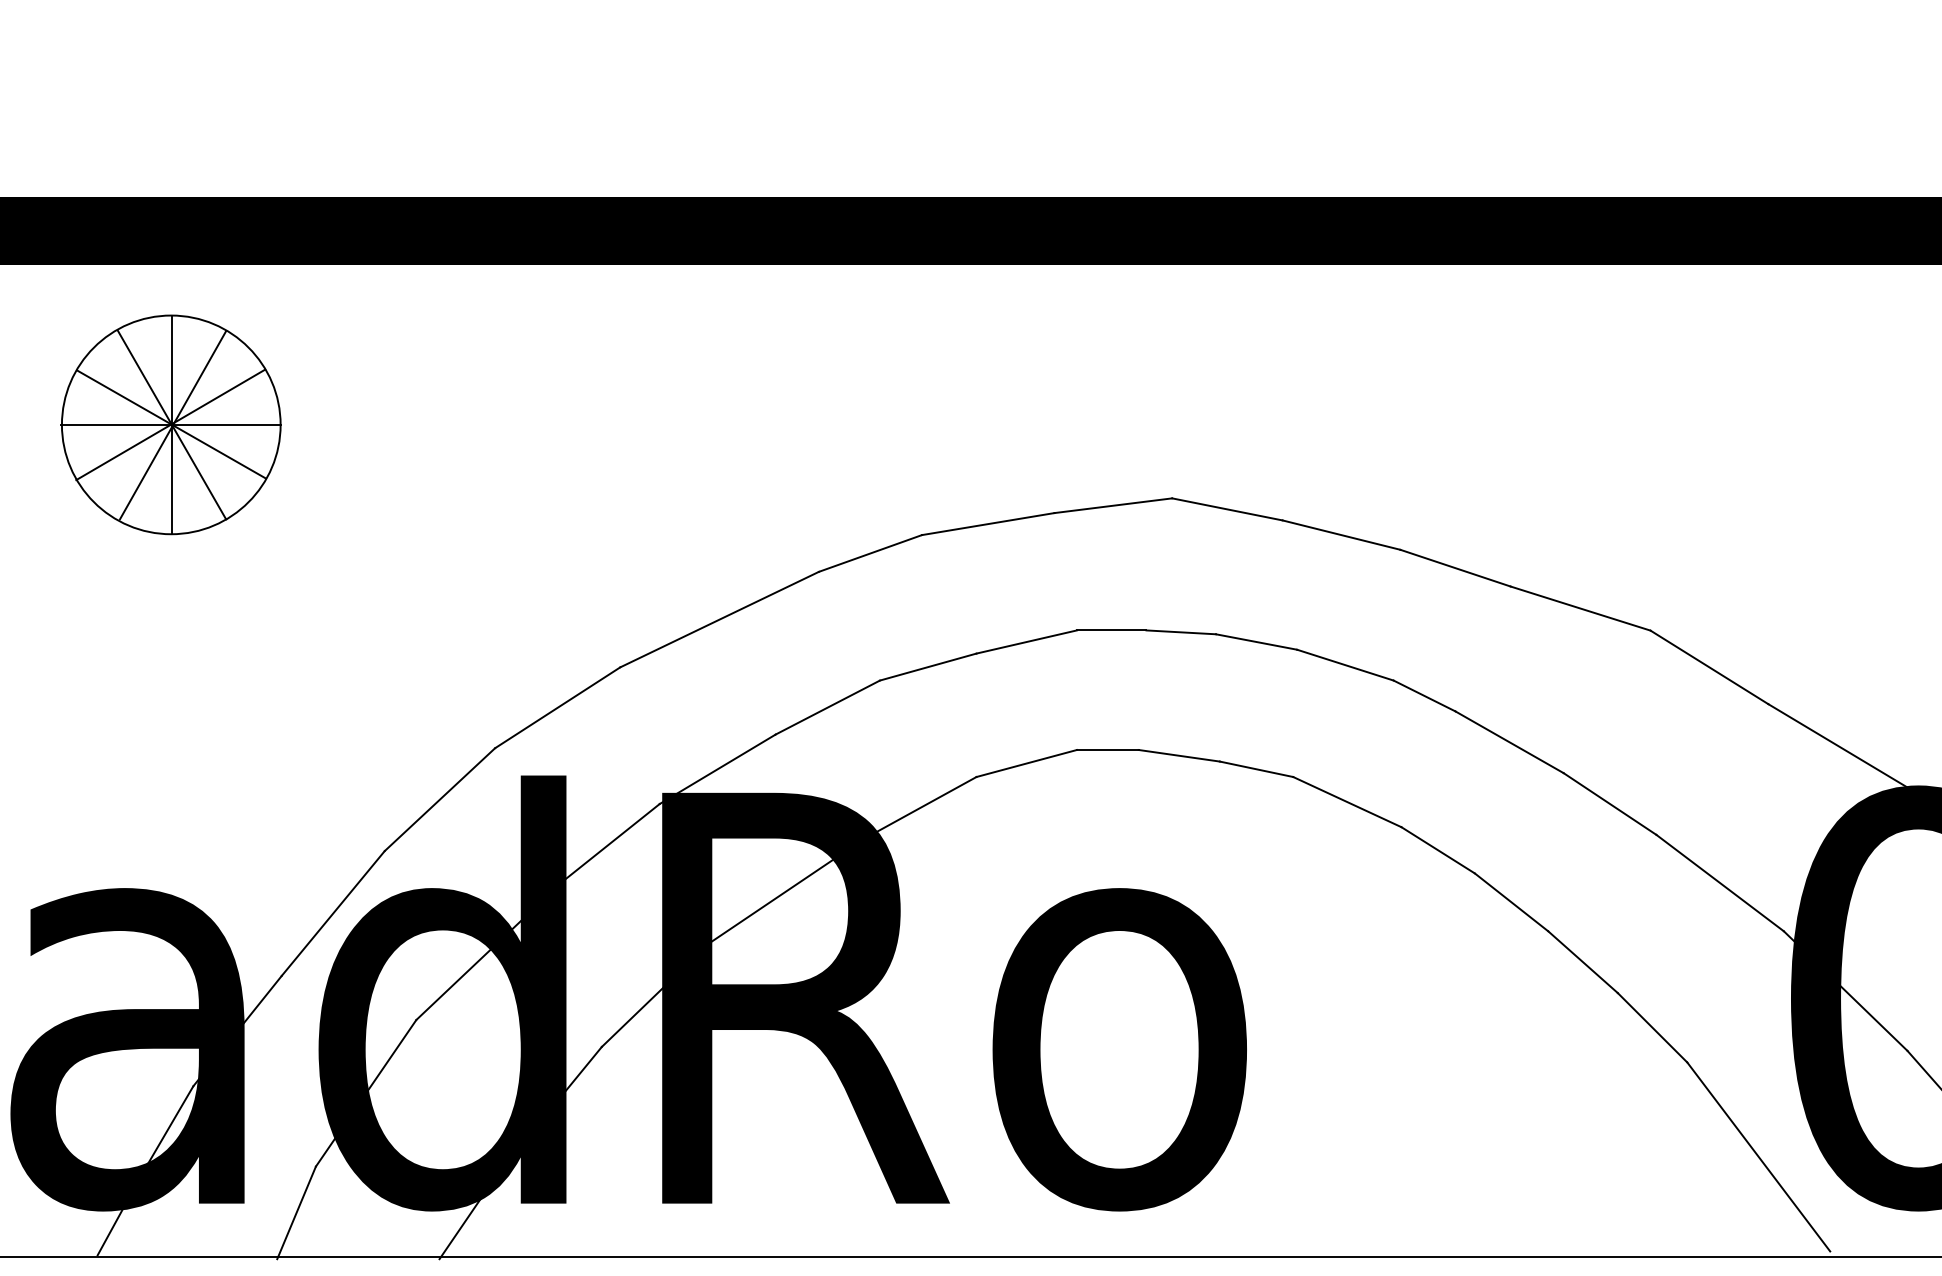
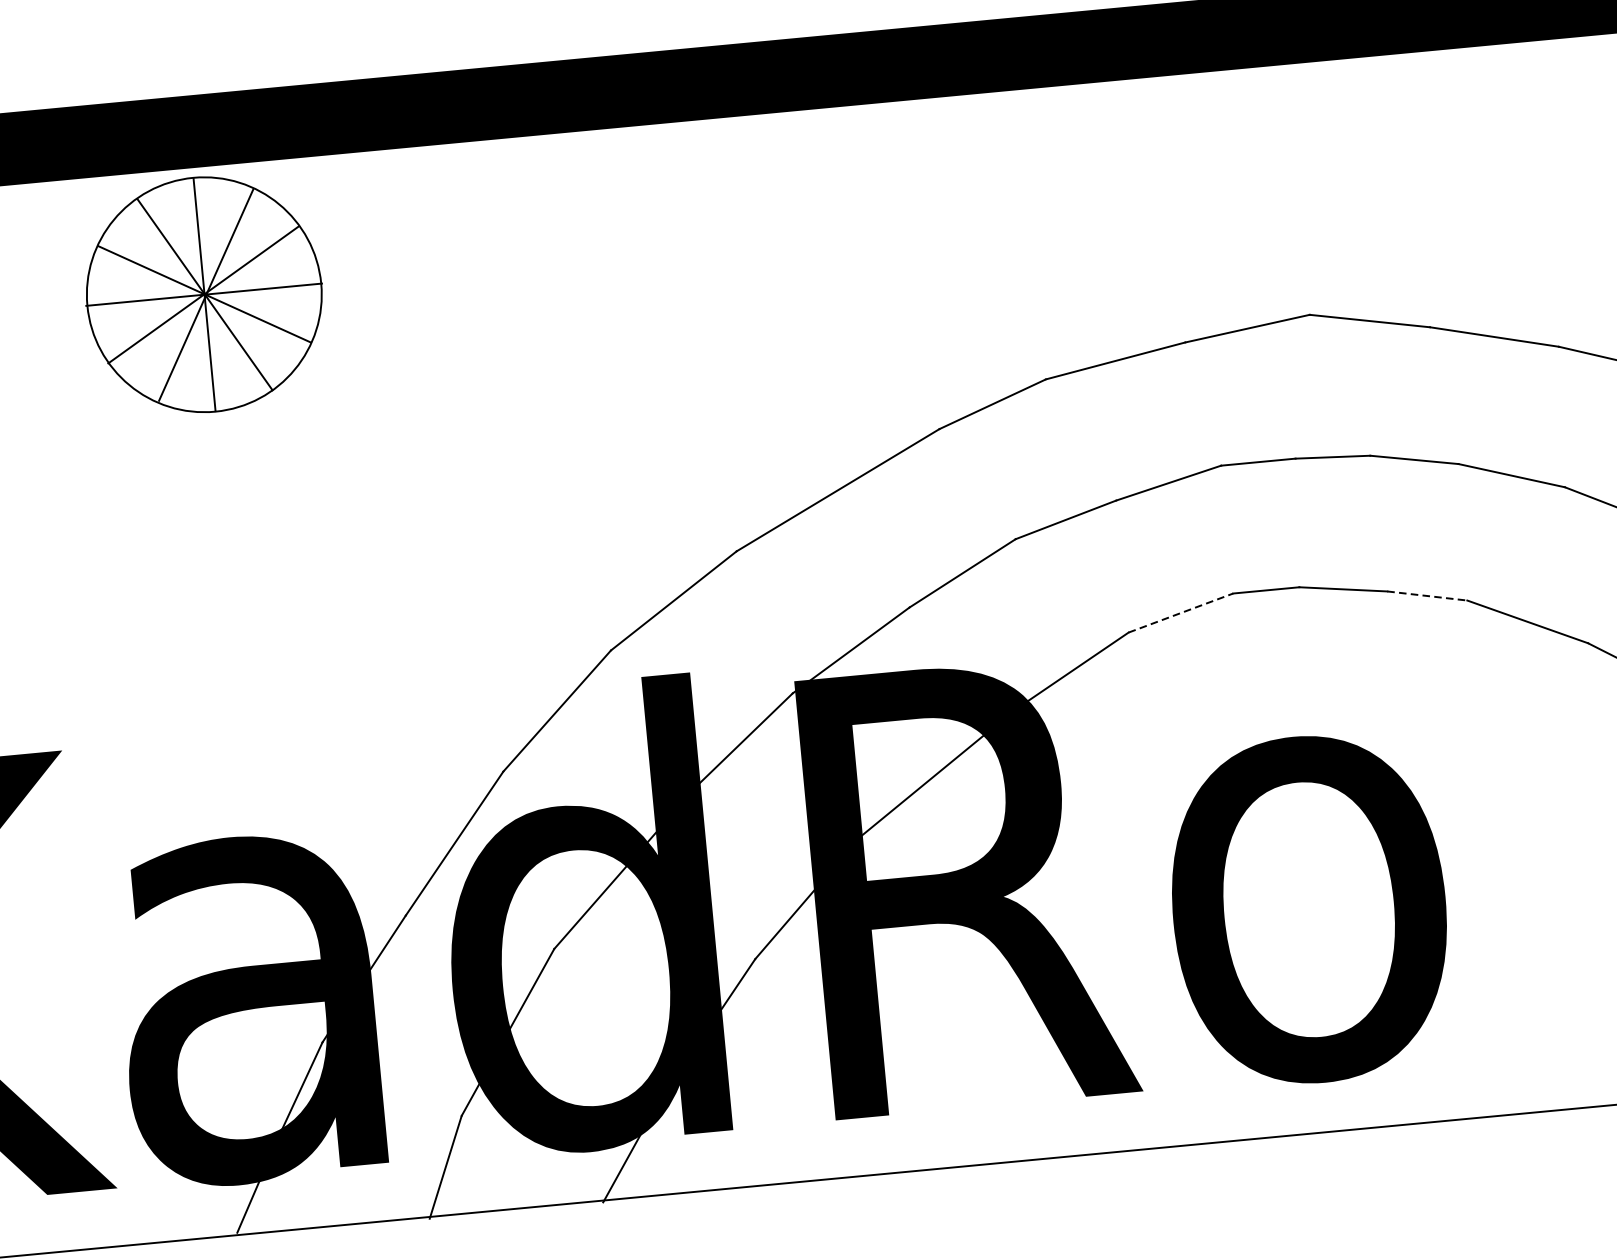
part: (170, 424) -> (203, 294), moved
line: (1026, 763) -> (1180, 613), solid -> dashed
line: (1256, 769) -> (1427, 596), solid -> dashed

